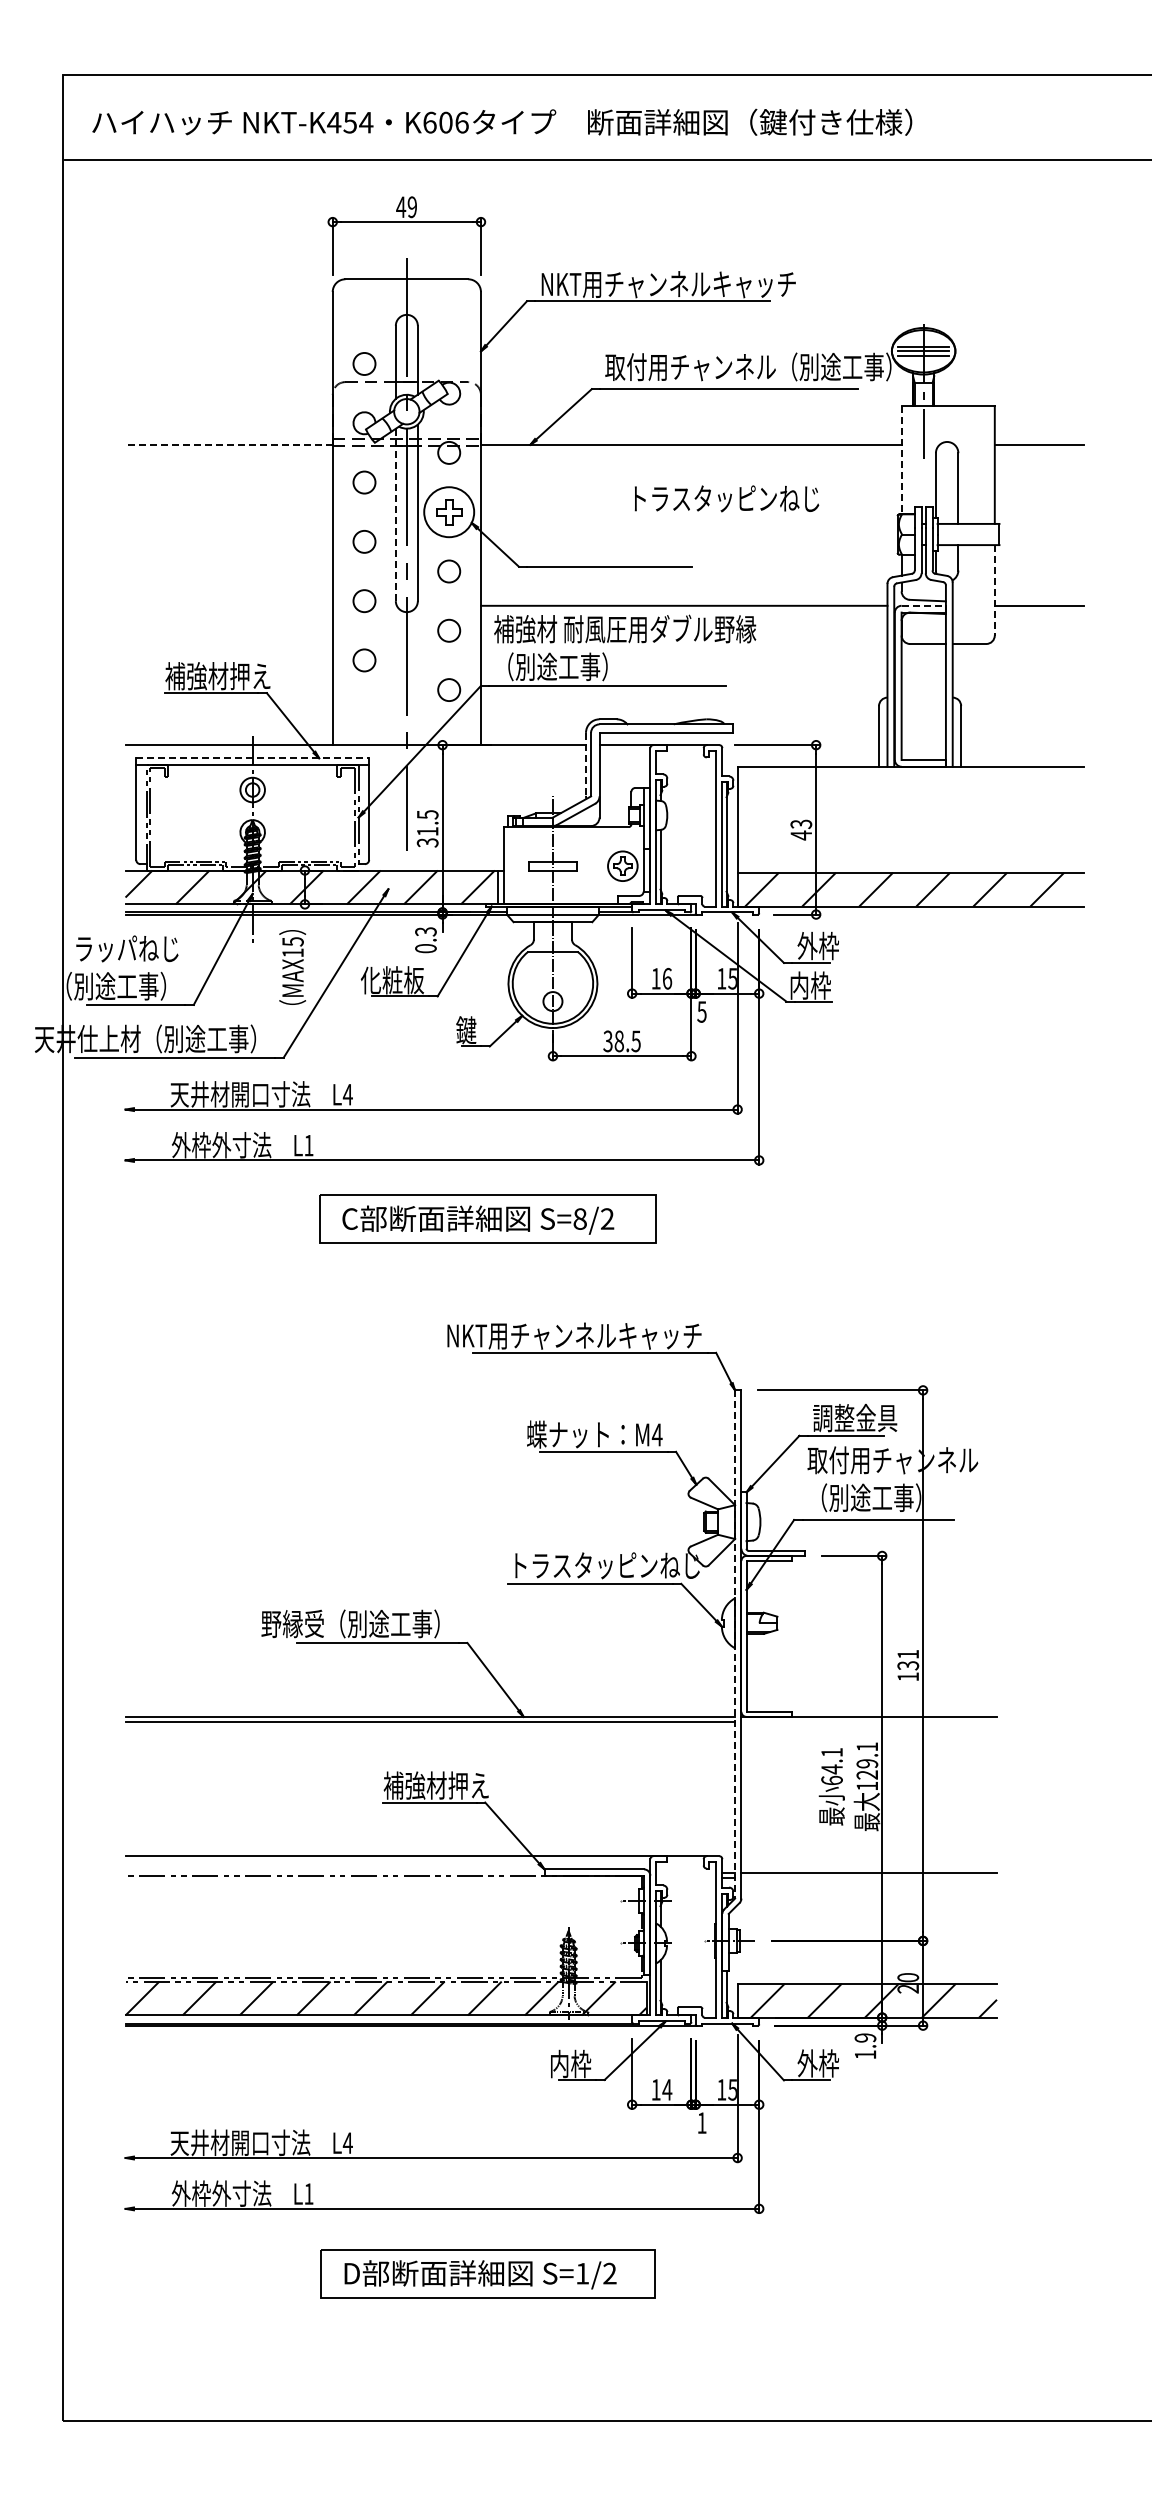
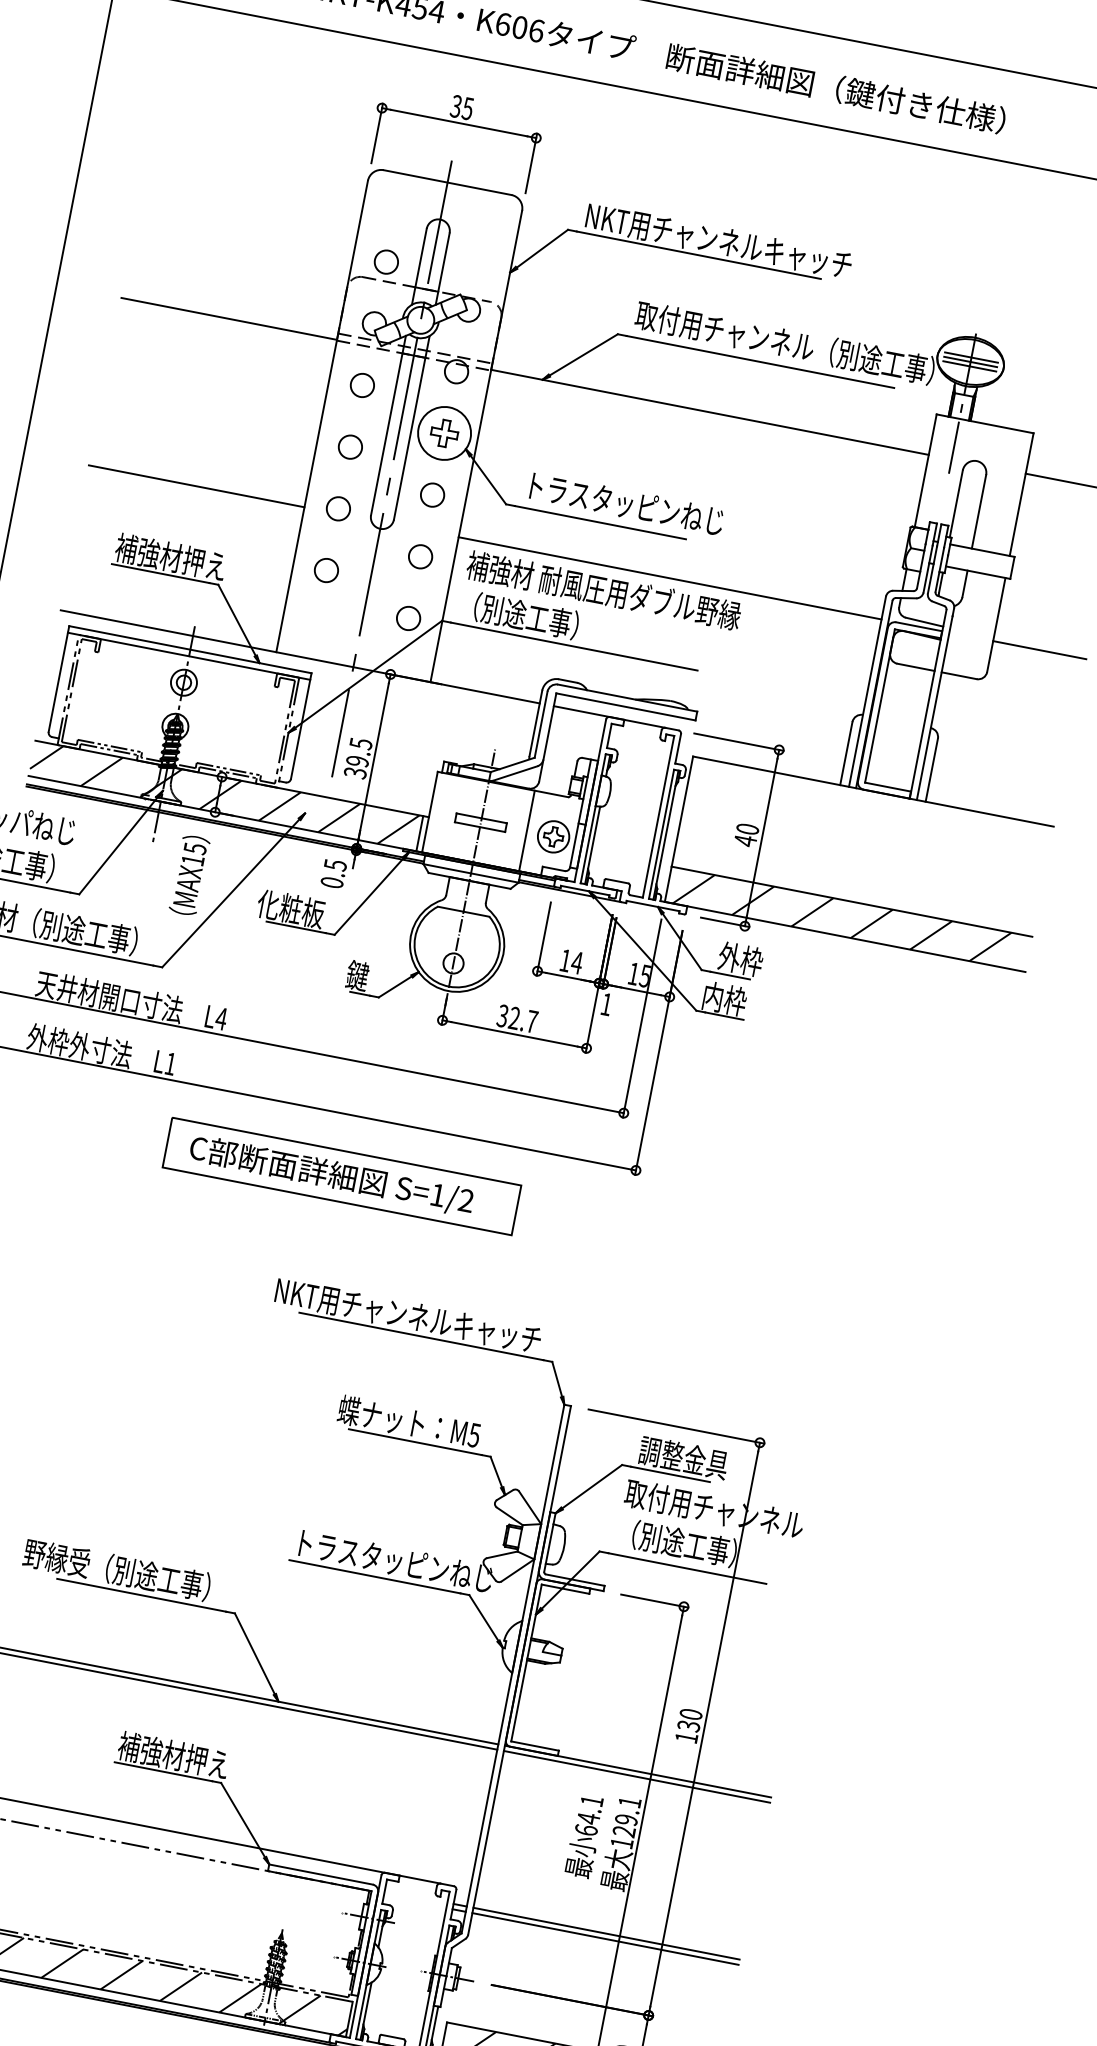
text: (406, 207) -> (461, 107), 49 -> 35
line: (229, 444) -> (229, 318), dashed -> solid
line: (901, 460) -> (925, 471), dashed -> solid
text: (726, 498) -> (626, 503), moved
line: (395, 514) -> (388, 424), dashed -> solid
line: (994, 590) -> (995, 625), dashed -> solid
line: (228, 605) -> (196, 485), added
line: (924, 605) -> (920, 626), dashed -> solid
line: (253, 758) -> (191, 650), dashed -> solid
line: (586, 764) -> (536, 723), dashed -> solid
text: (801, 824) -> (747, 829), 43 -> 40
text: (427, 831) -> (357, 761), 31.5 -> 39.5
line: (597, 865) -> (527, 830), added
text: (425, 931) -> (335, 864), 0.3 -> 0.5
text: (667, 978) -> (577, 962), 16 -> 14
text: (701, 1011) -> (606, 1003), 5 -> 1
text: (627, 1041) -> (523, 1020), 38.5 -> 32.7
text: (579, 1218) -> (437, 1194), S=8/2 -> S=1/2
text: (656, 1434) -> (473, 1434), M4 -> M5
line: (735, 1644) -> (513, 1669), dashed -> solid
text: (908, 1653) -> (691, 1713), 131 -> 130
line: (869, 1721) -> (637, 1776), added
line: (869, 1877) -> (605, 1938), added

